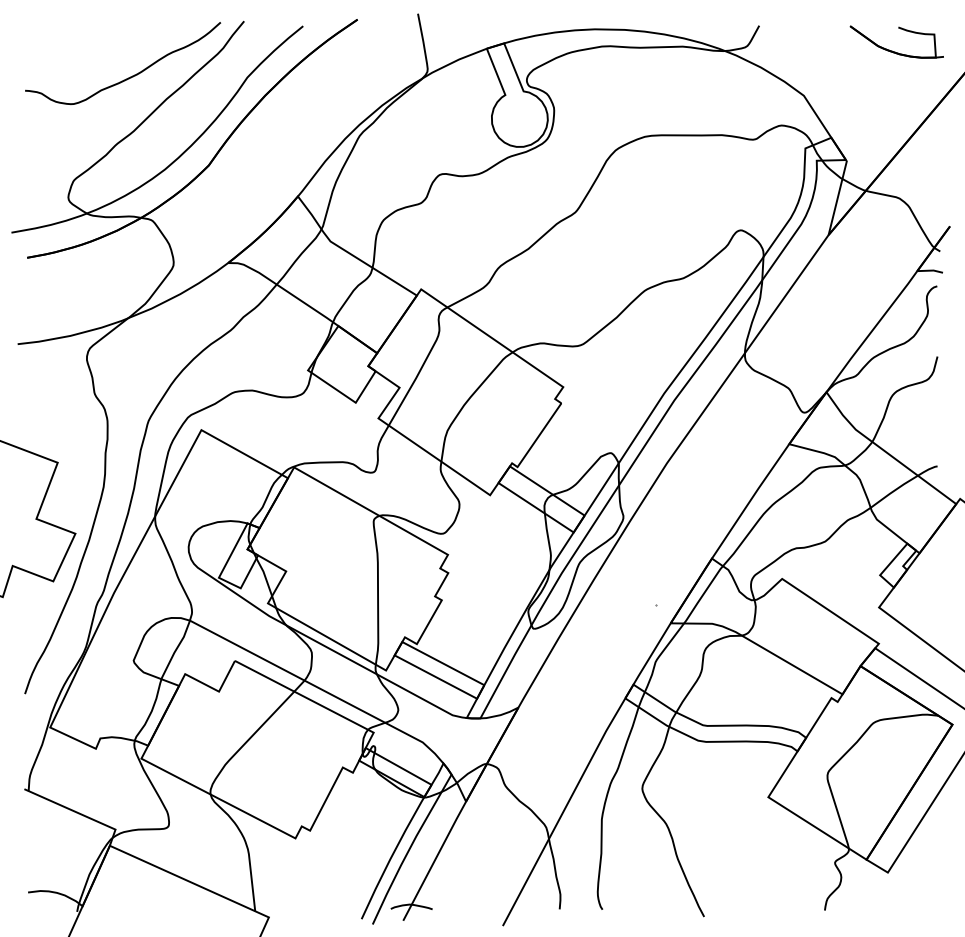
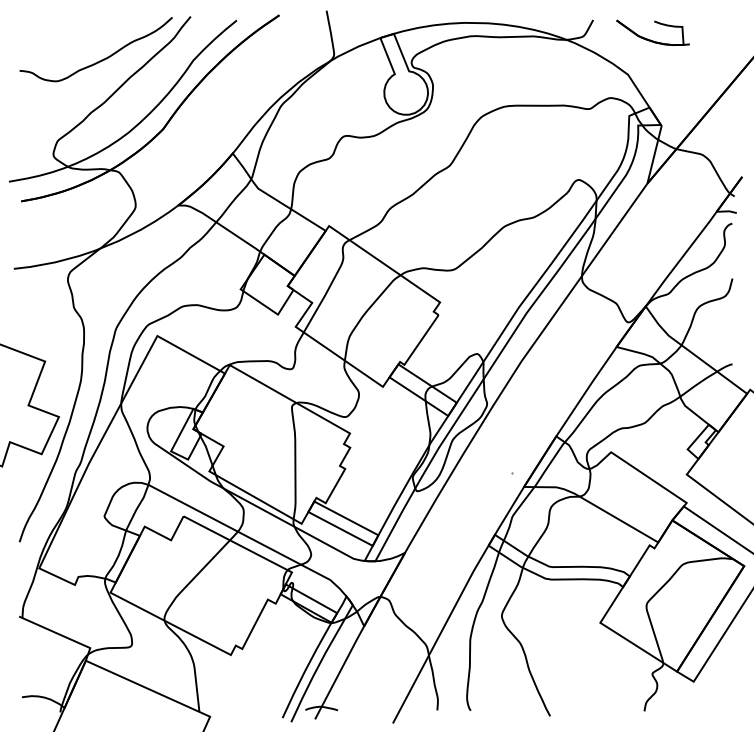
part: (892, 50) -> (649, 39), moved

